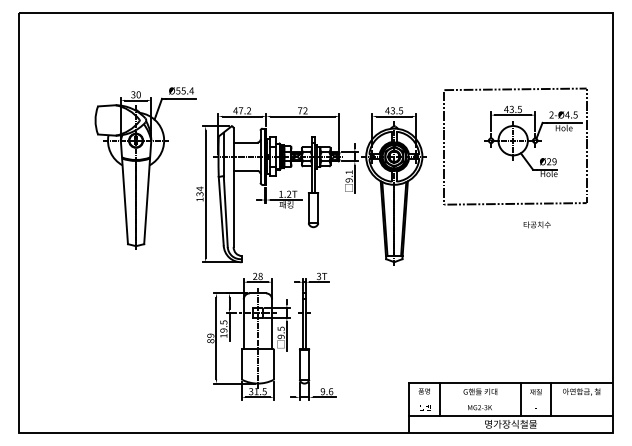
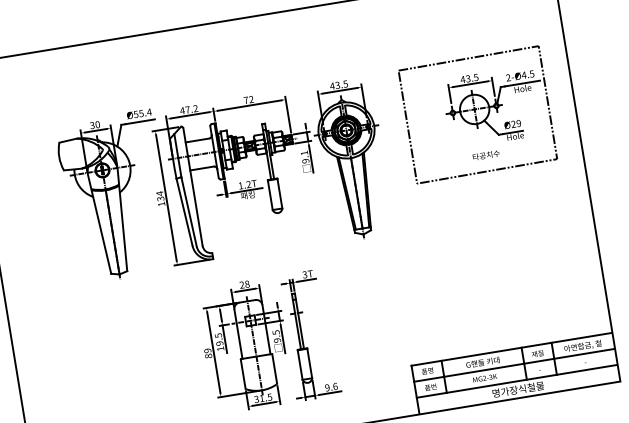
part: (311, 186) -> (269, 173), moved
text: (536, 224) -> (485, 155), moved
line: (510, 399) -> (513, 365), added

